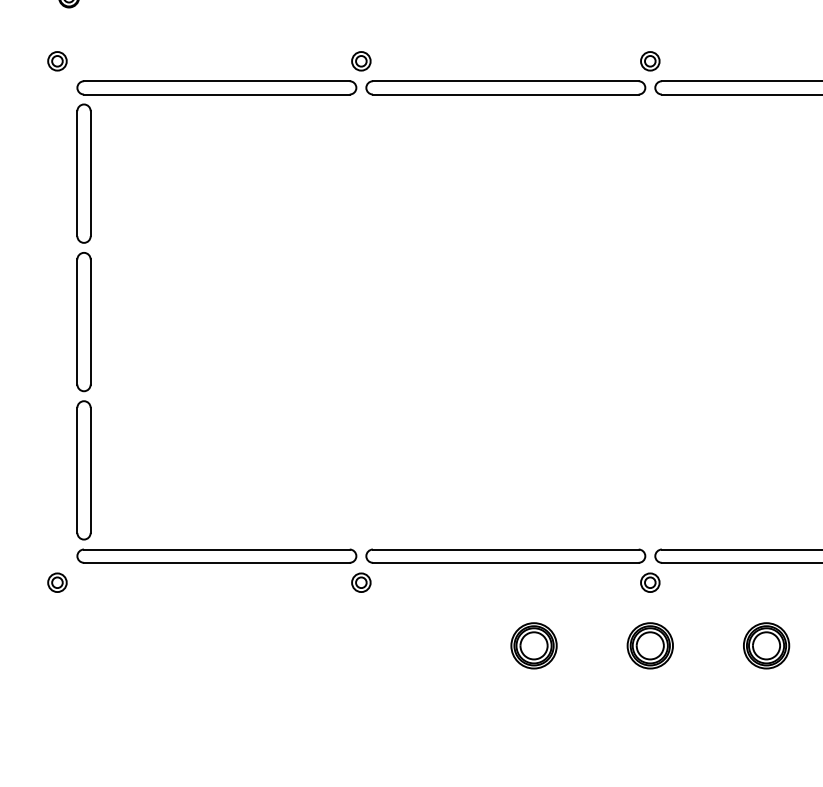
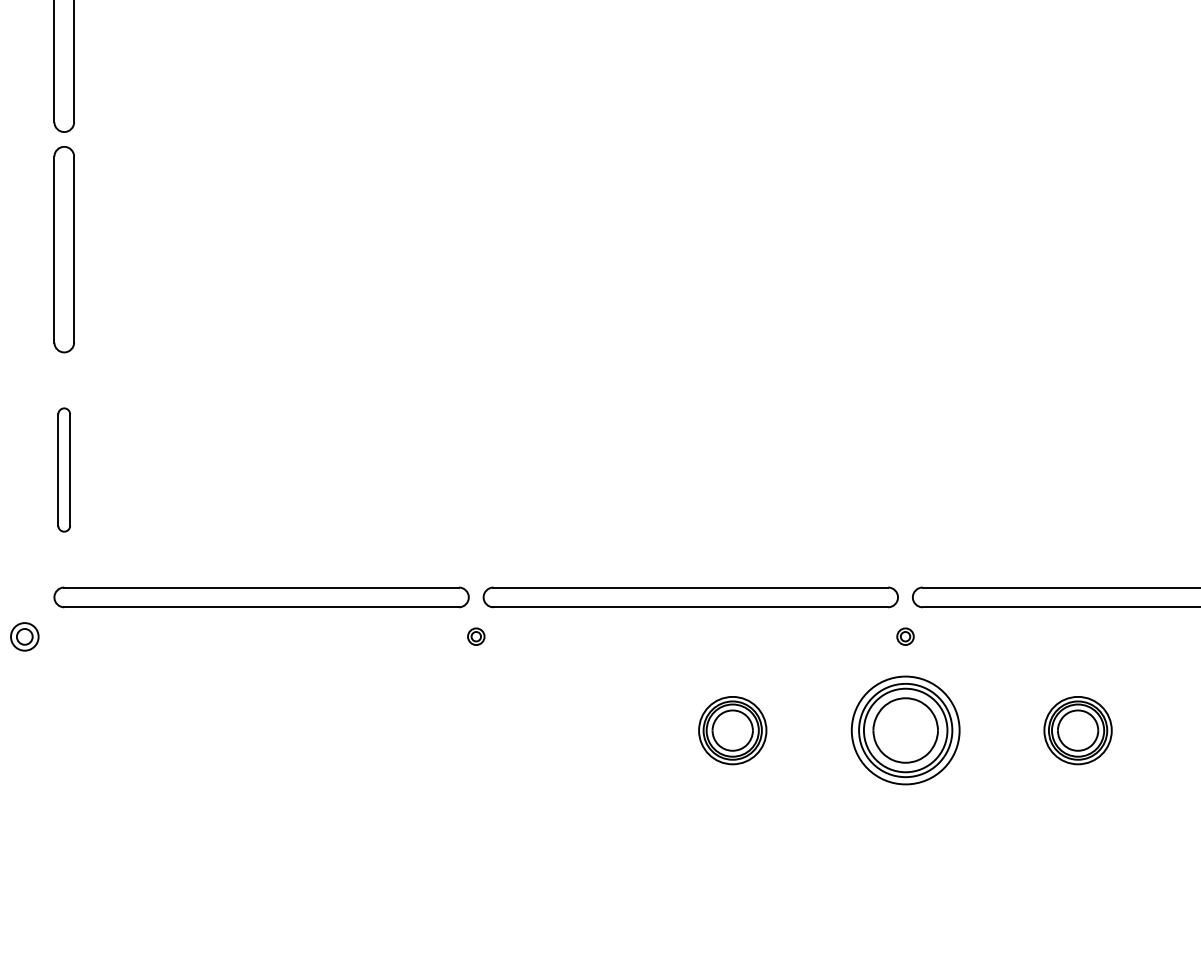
part: (83, 470) -> (63, 470), size x0.6
part: (361, 582) -> (476, 636), size x0.6
part: (650, 582) -> (905, 636), size x0.6
part: (649, 645) -> (904, 730), size x1.6

